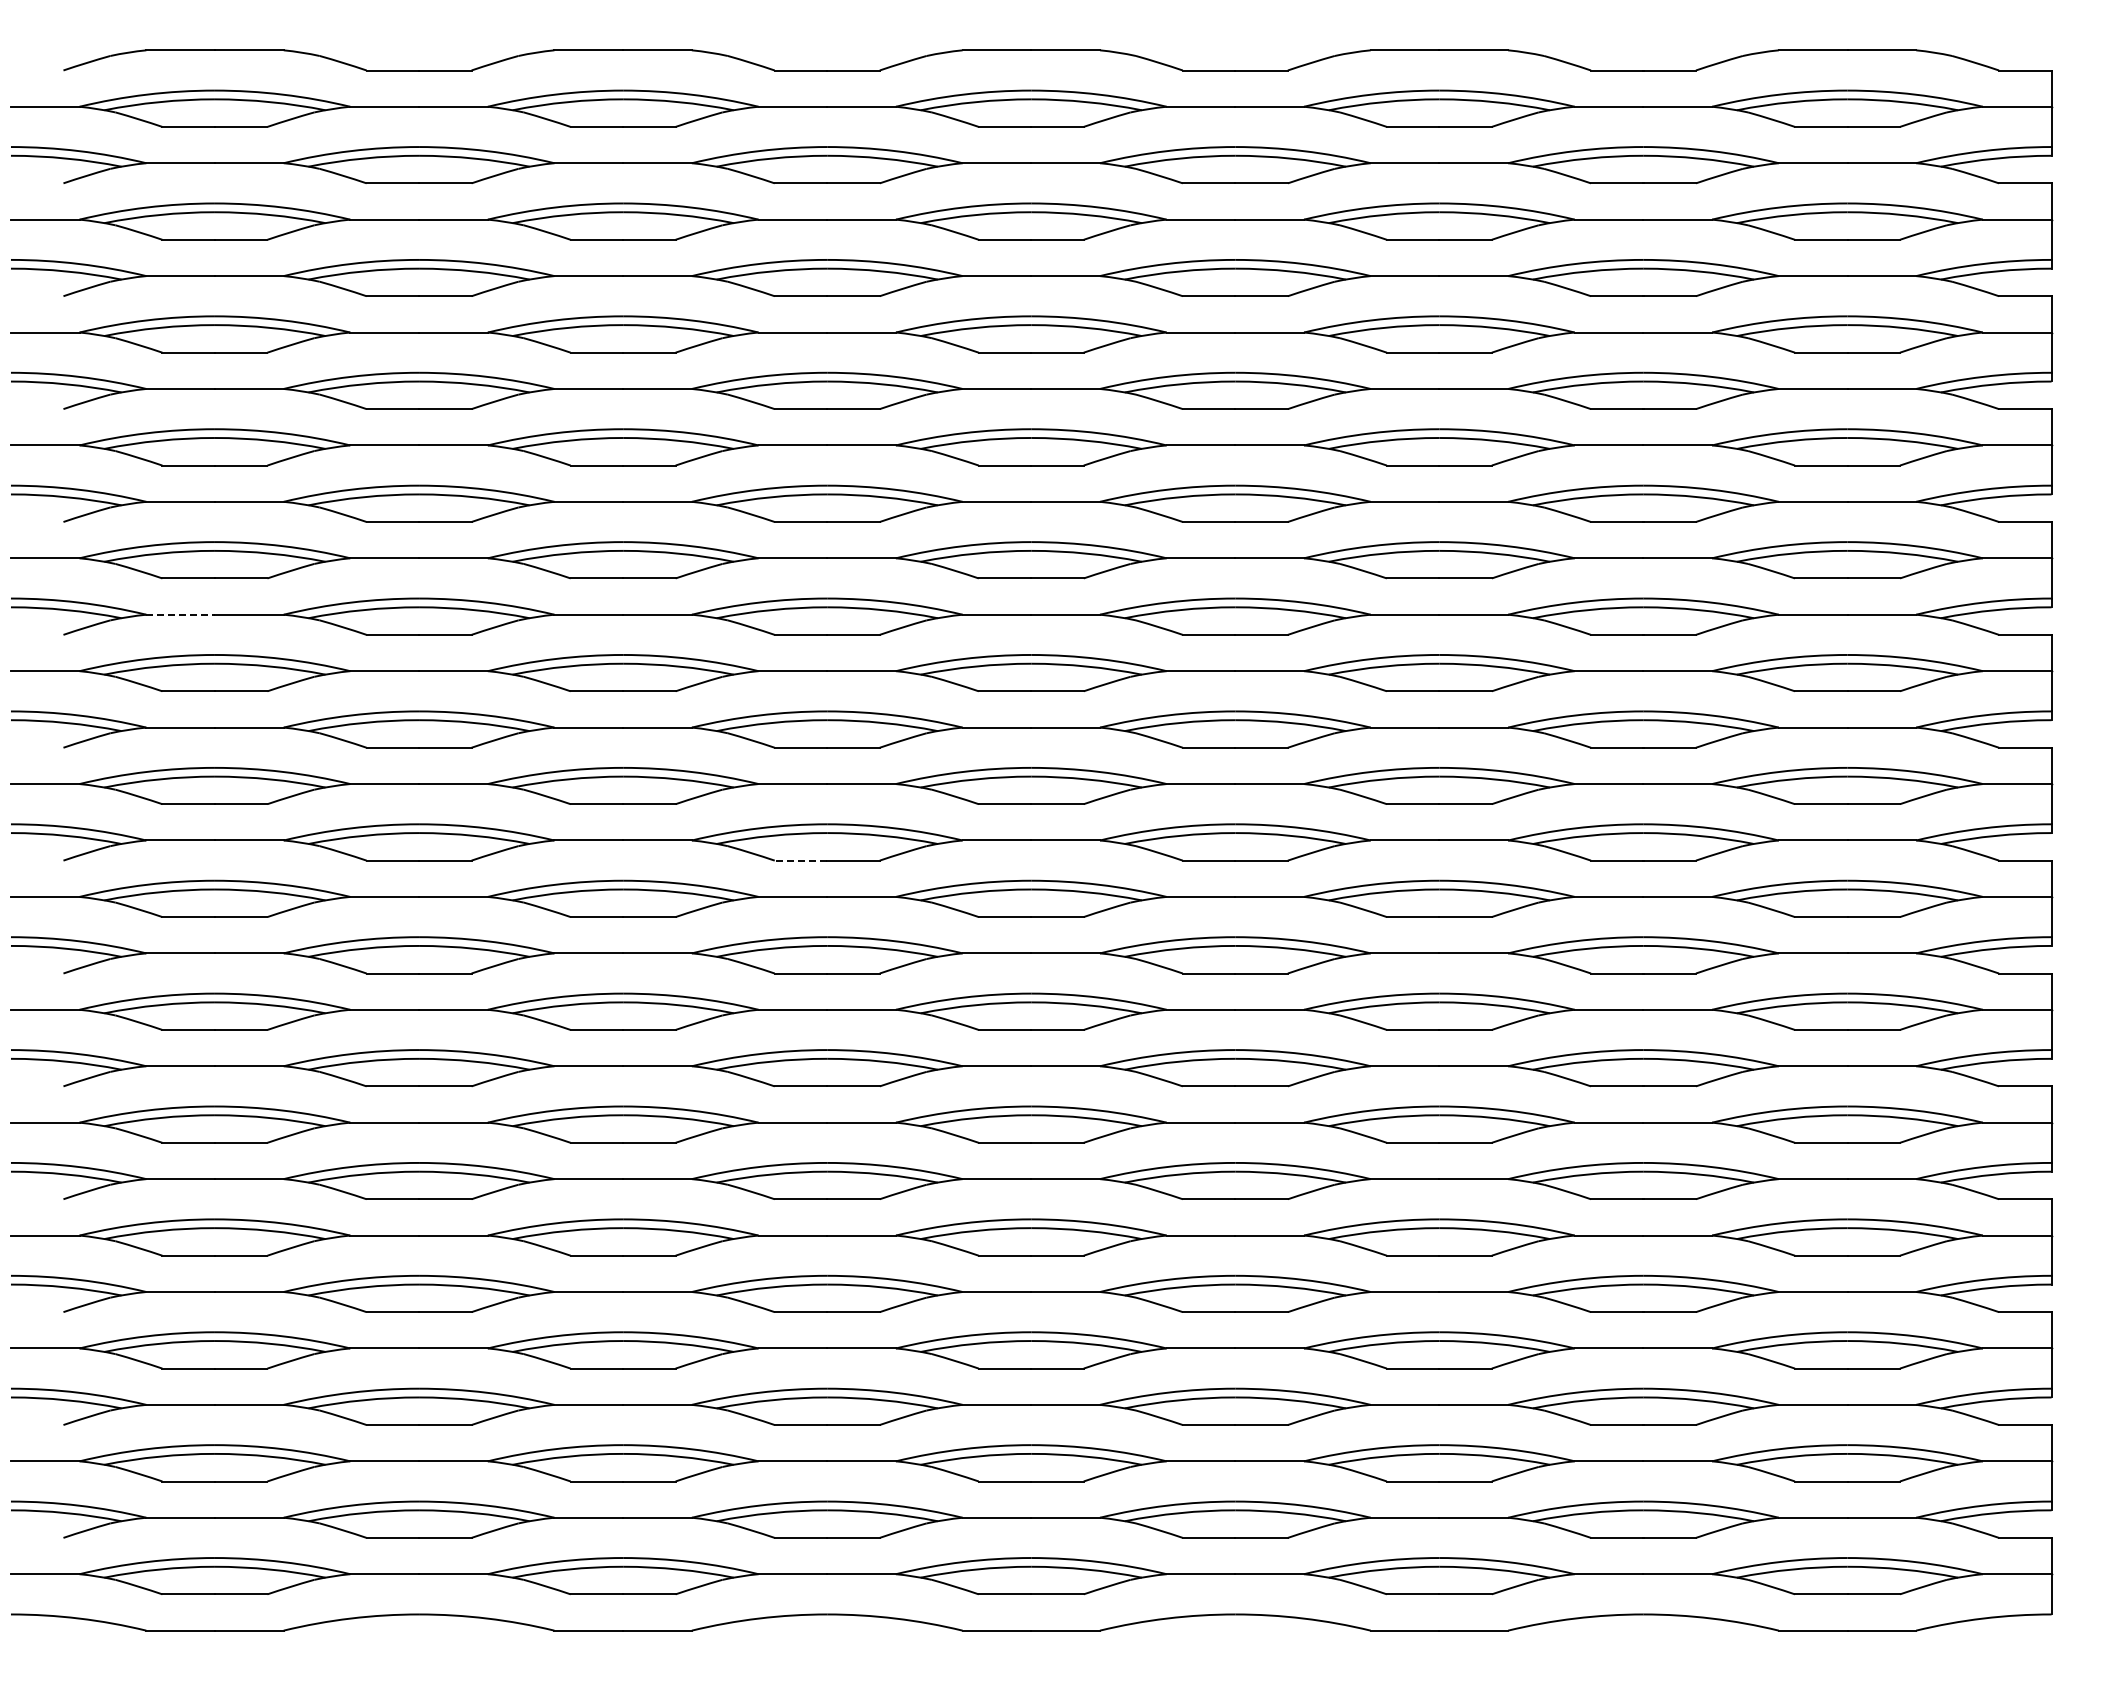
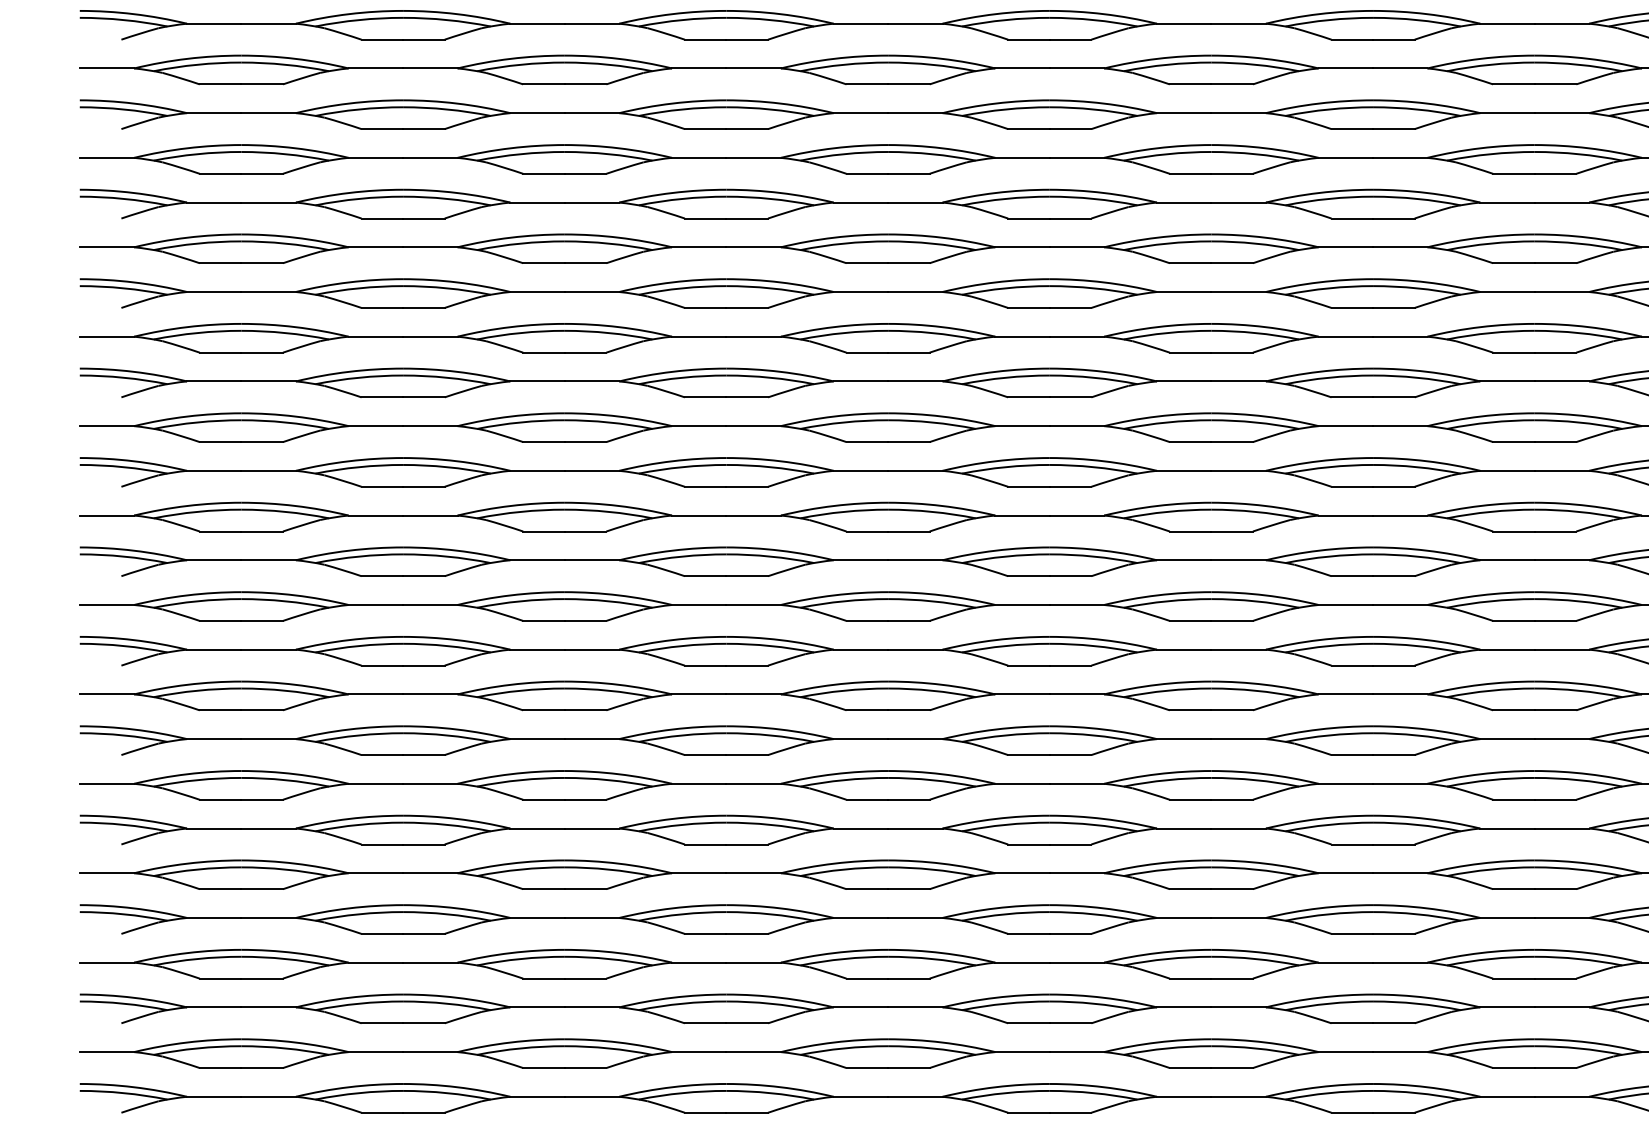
line: (181, 614) -> (214, 381), dashed -> solid
line: (800, 860) -> (705, 576), dashed -> solid

